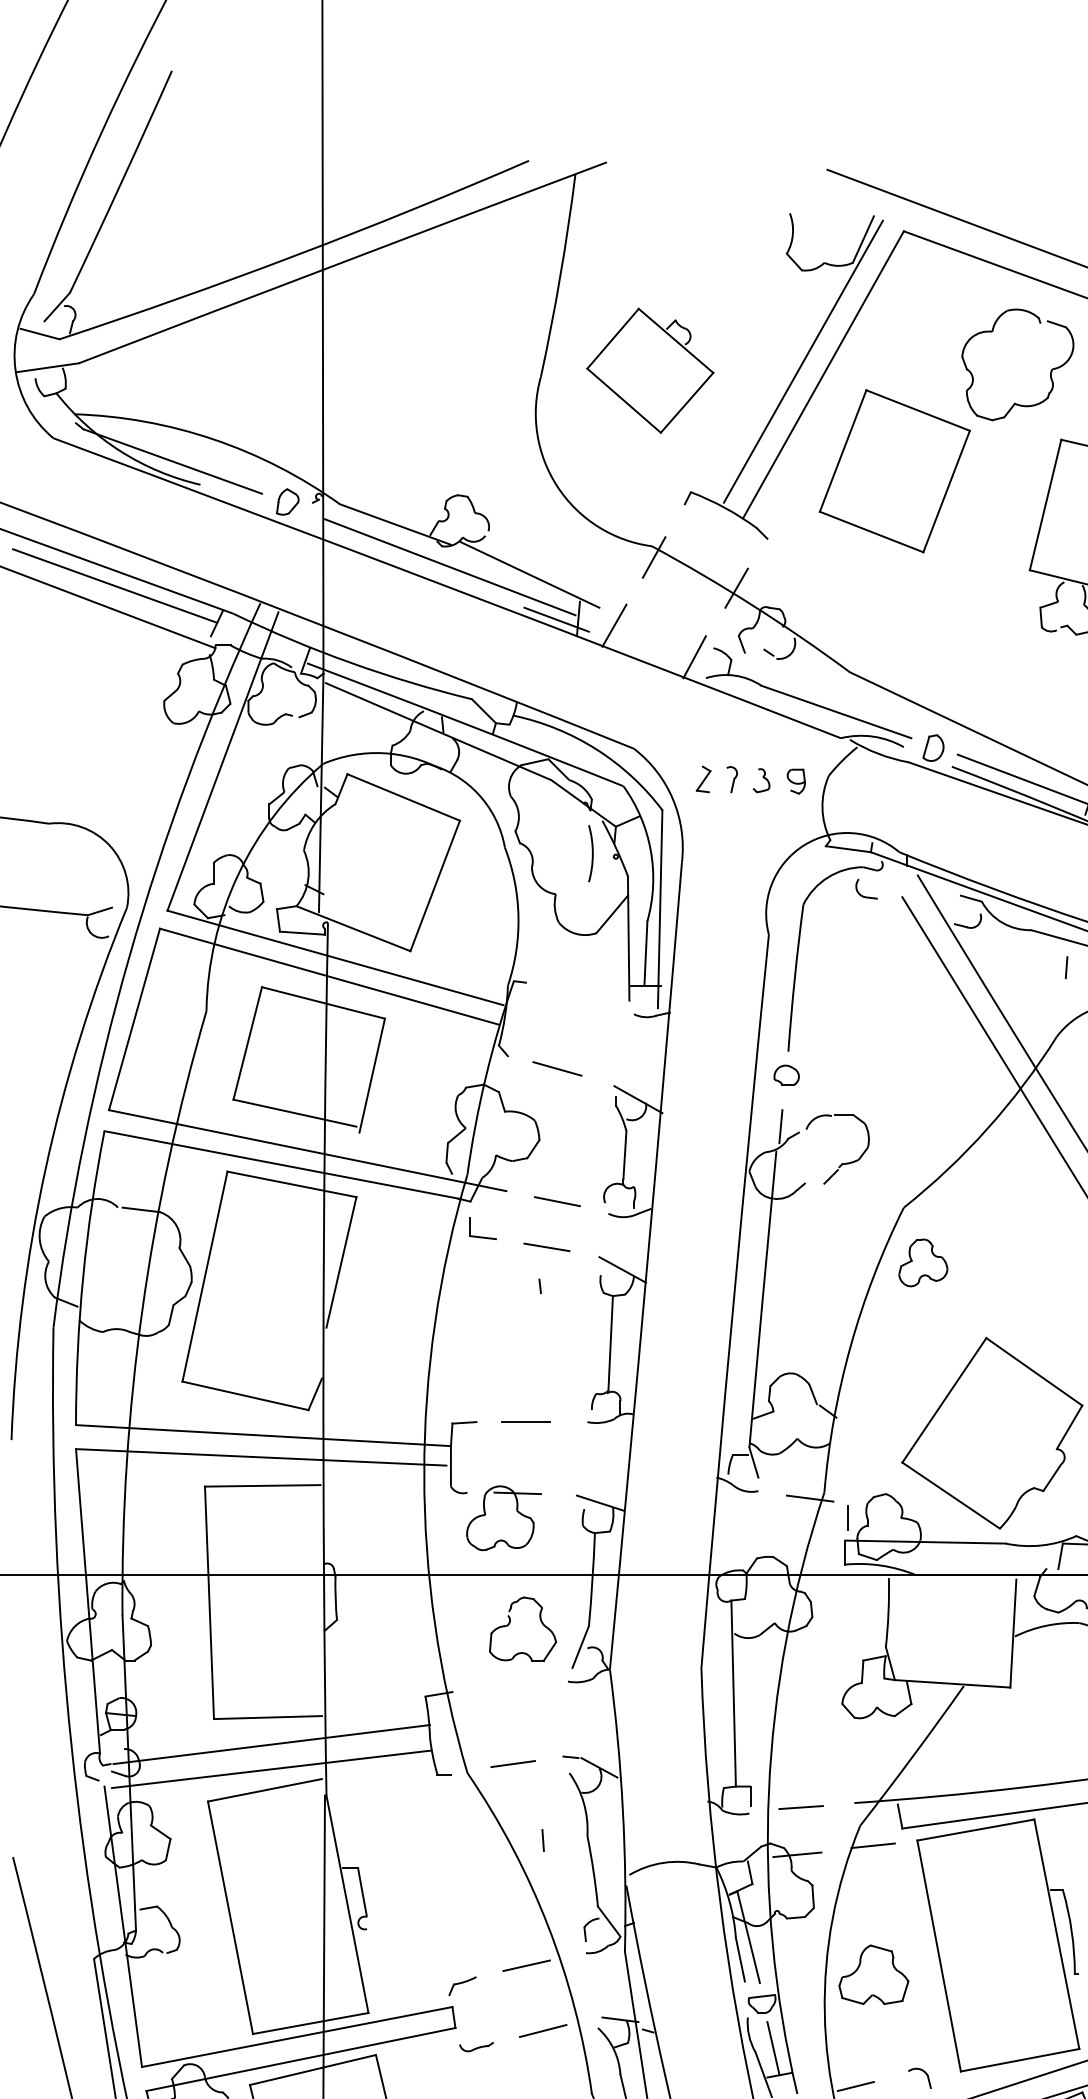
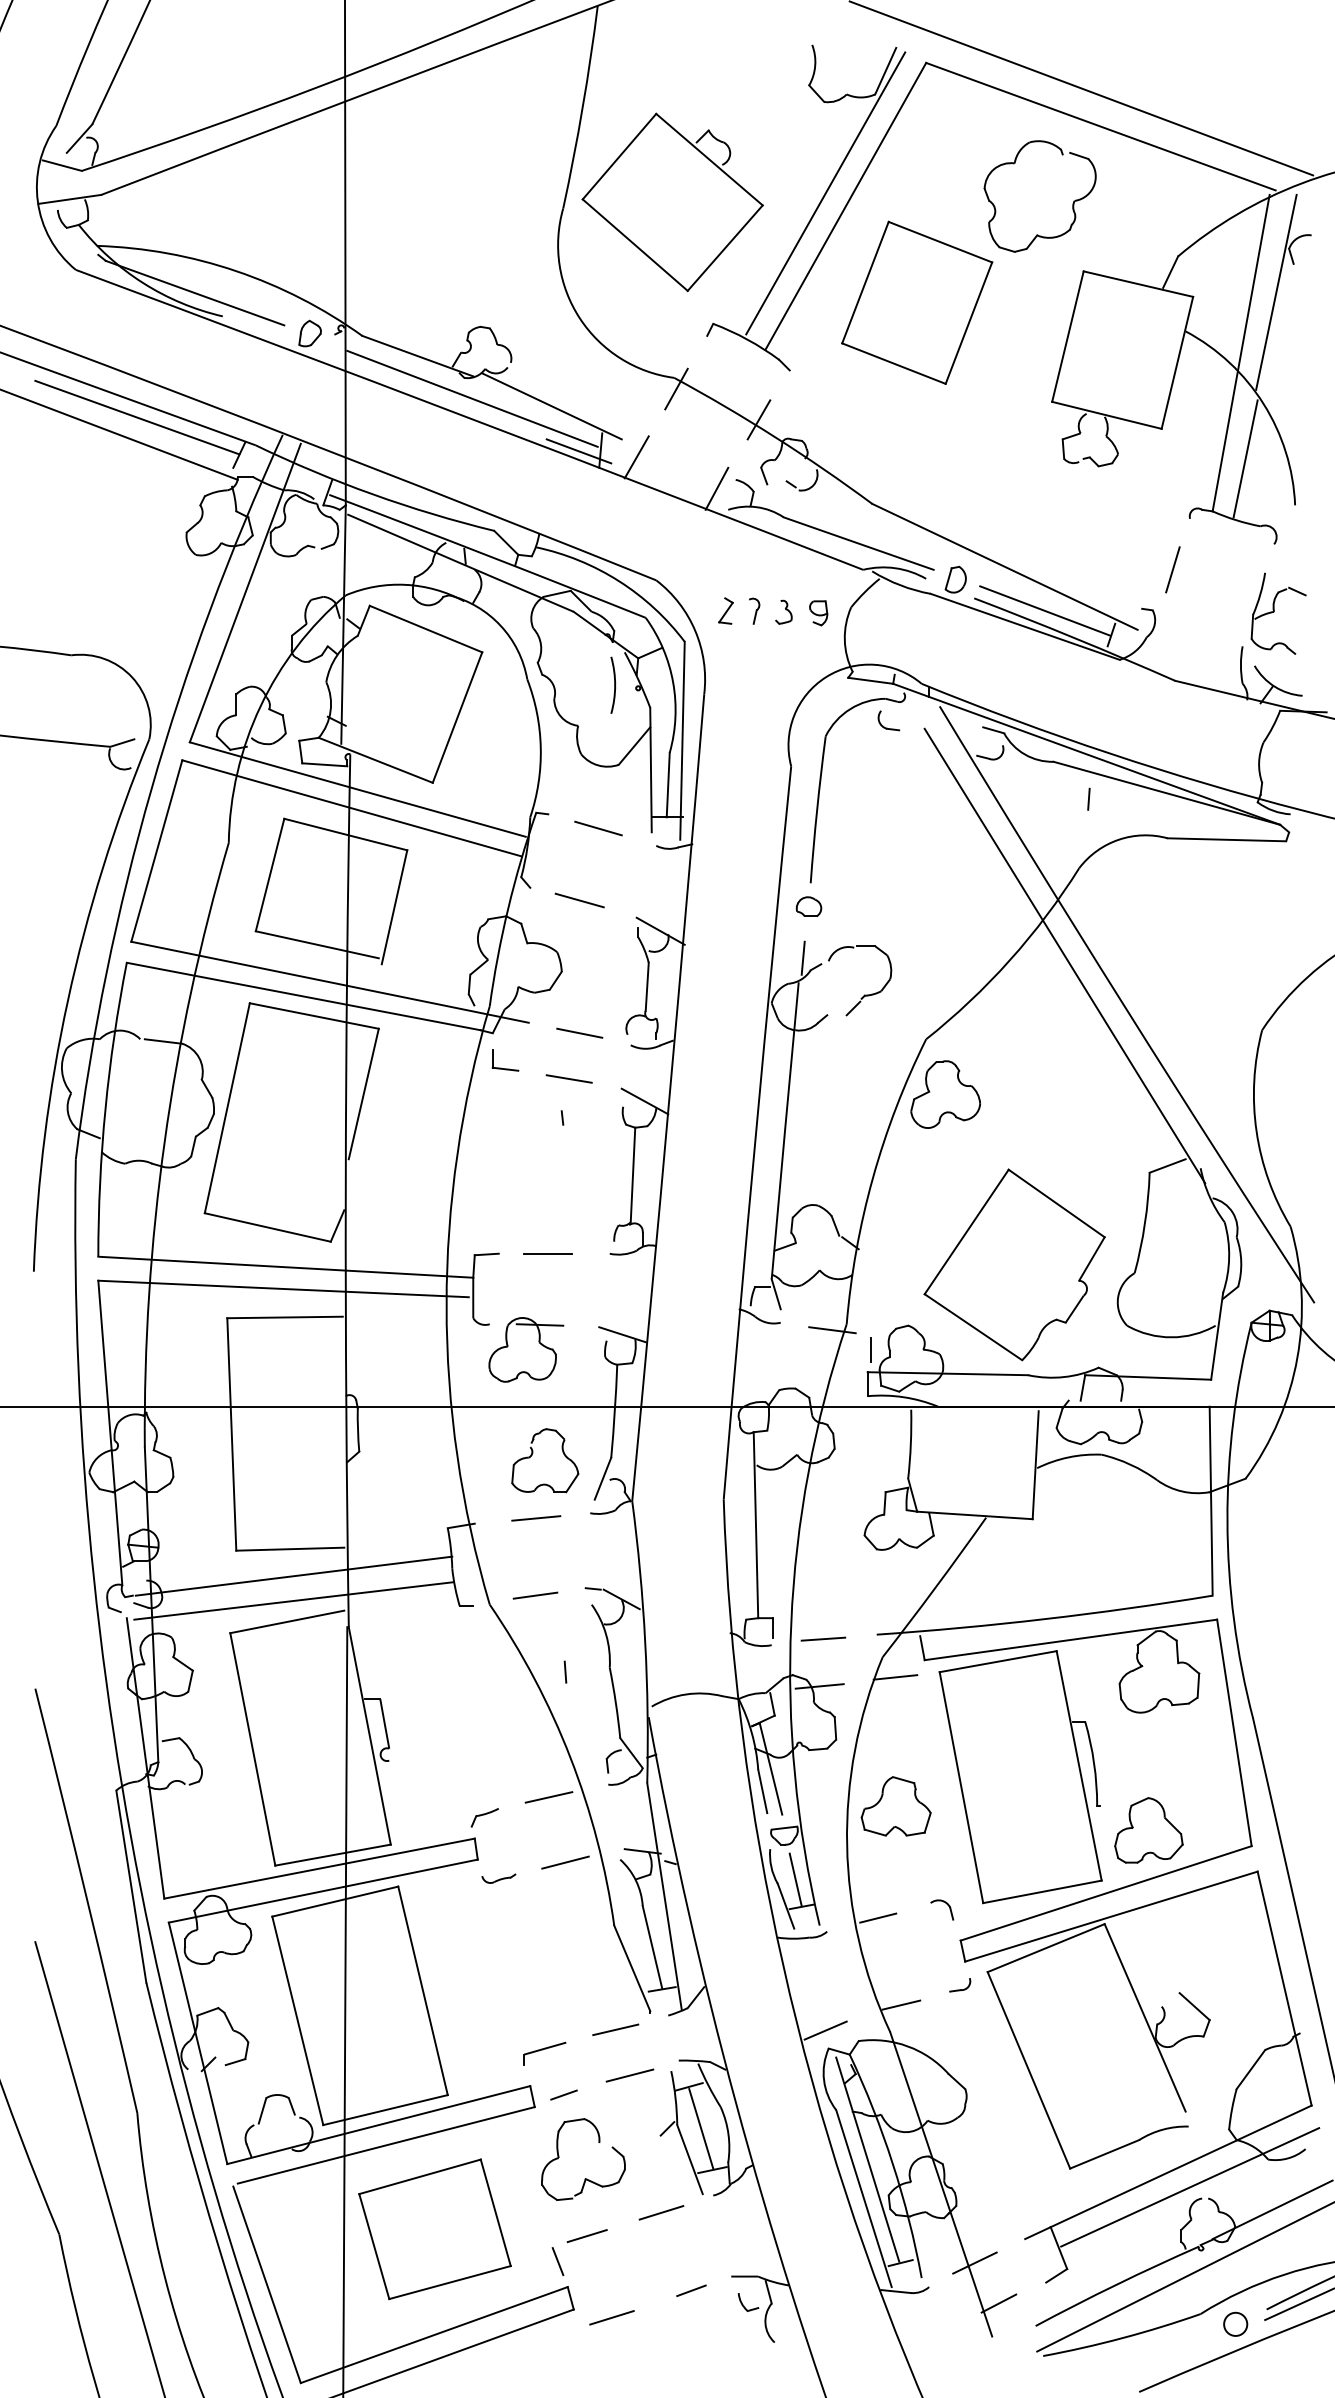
part: (650, 370) -> (672, 202), size x1.43
line: (576, 996) -> (598, 828), added
part: (923, 1262) -> (945, 1094), size x1.43
line: (514, 1686) -> (536, 1518), added

